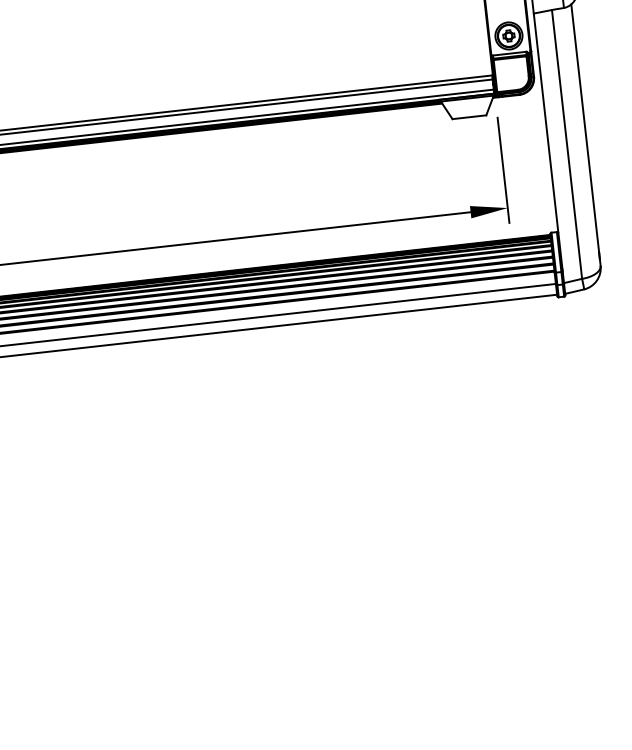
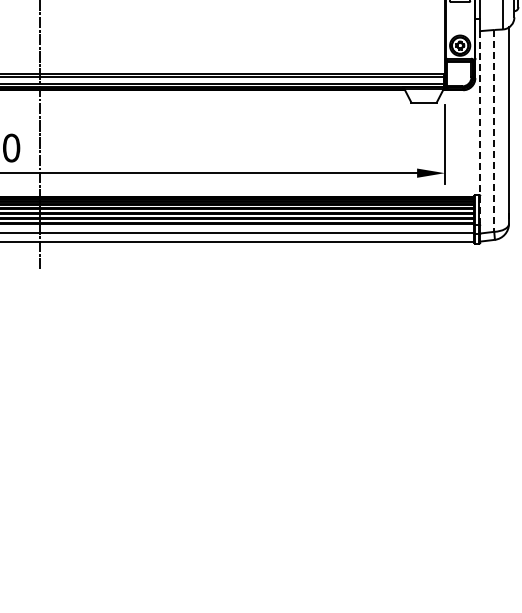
line: (548, 141) -> (480, 127), solid -> dashed
line: (567, 143) -> (494, 130), solid -> dashed

